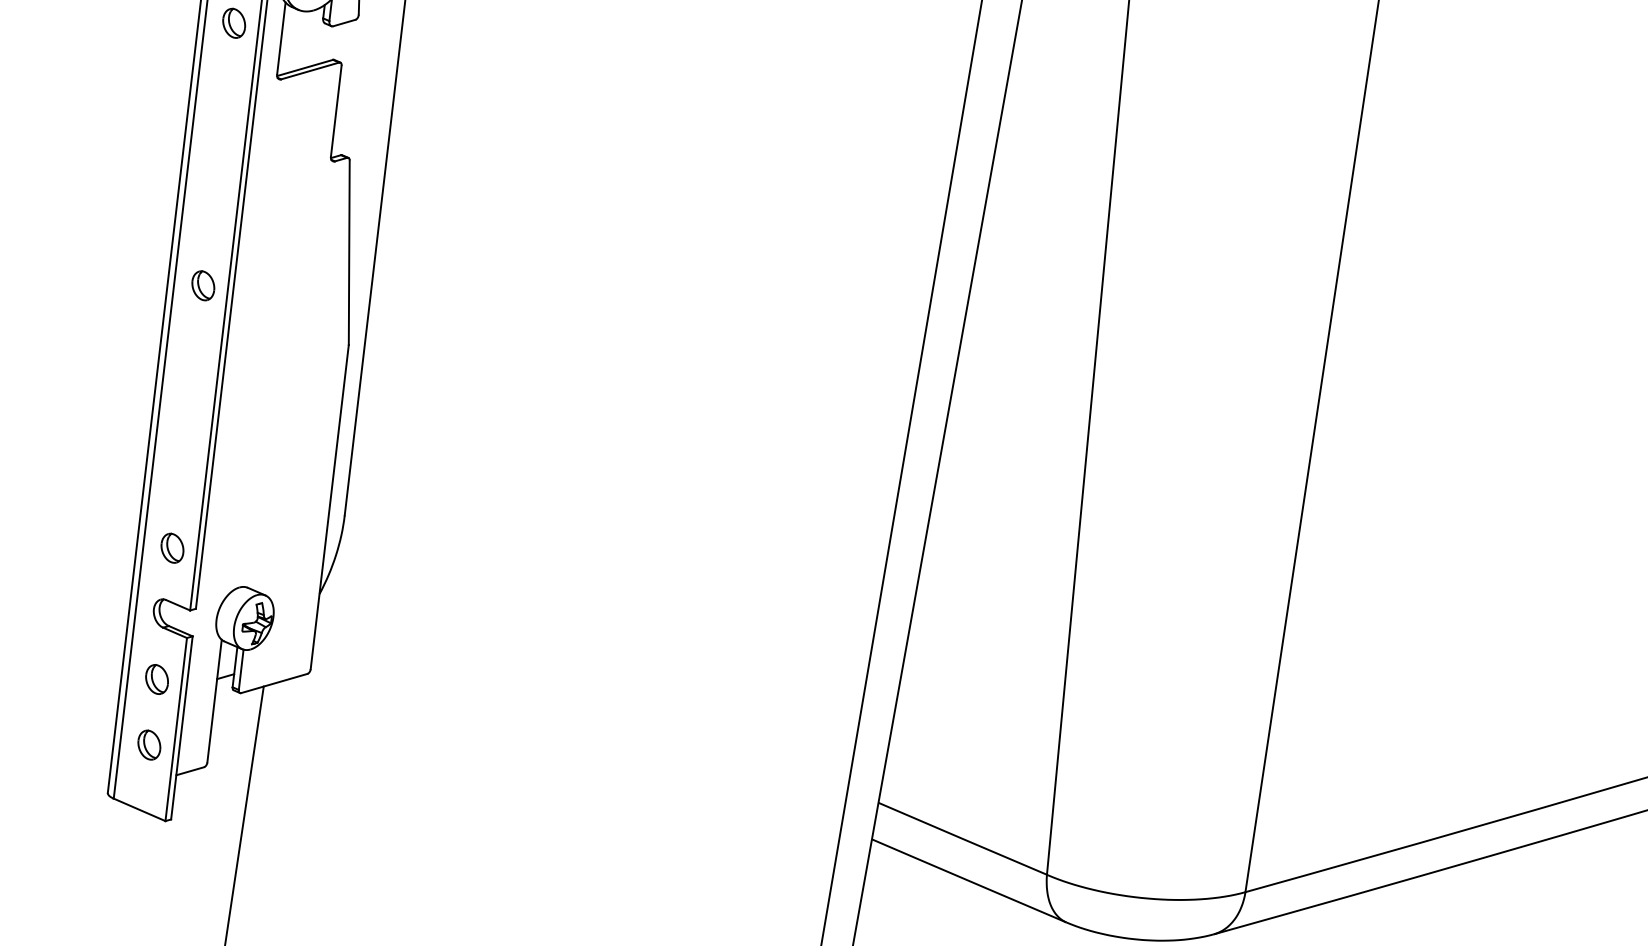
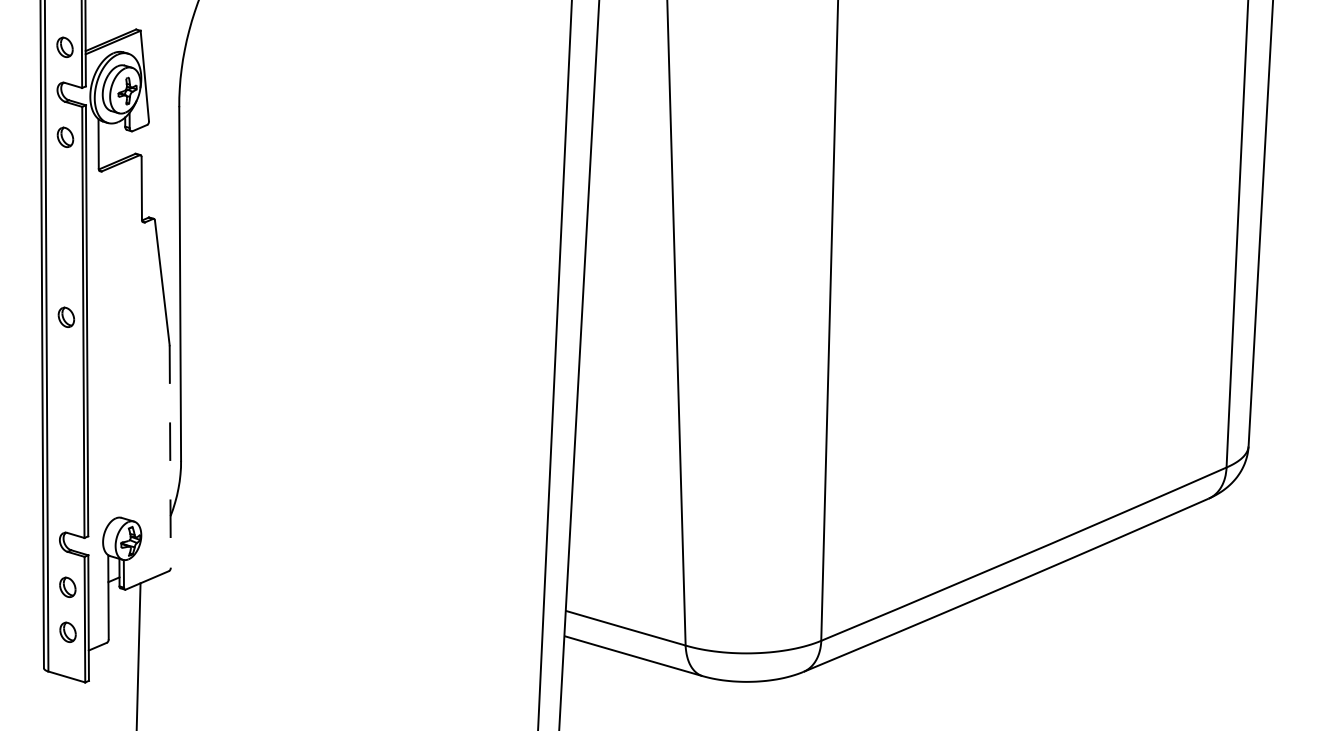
line: (329, 508) -> (170, 457), solid -> dashed
part: (171, 546) -> (66, 496), removed

